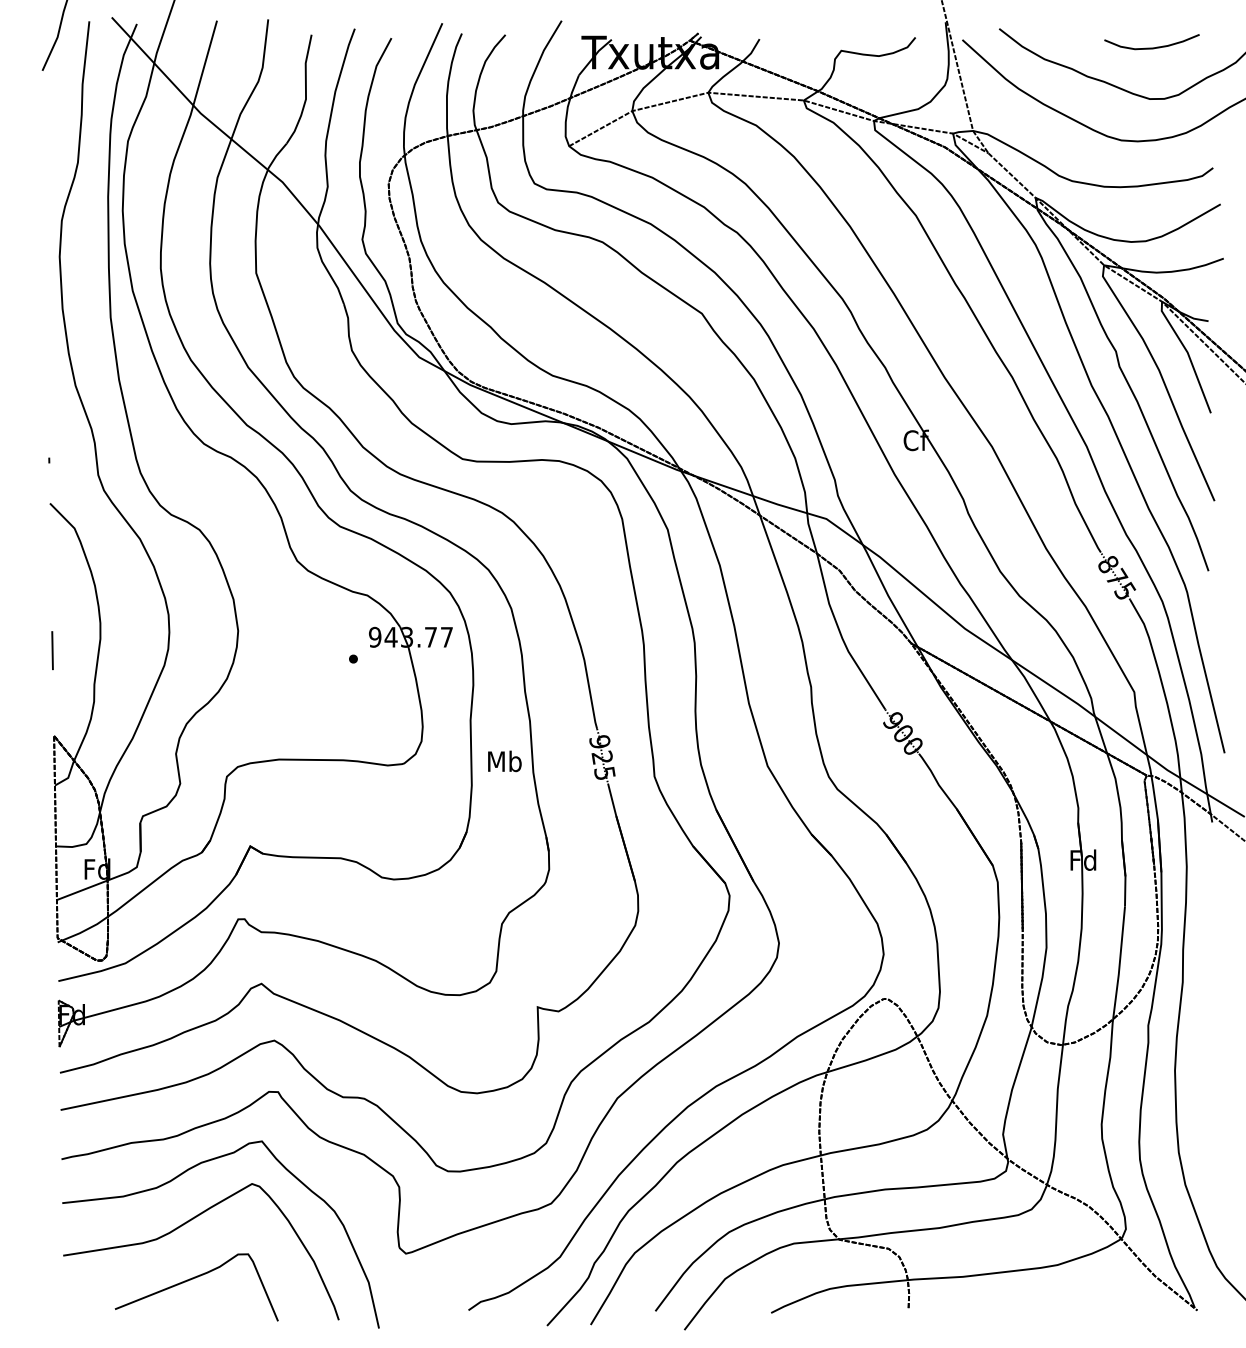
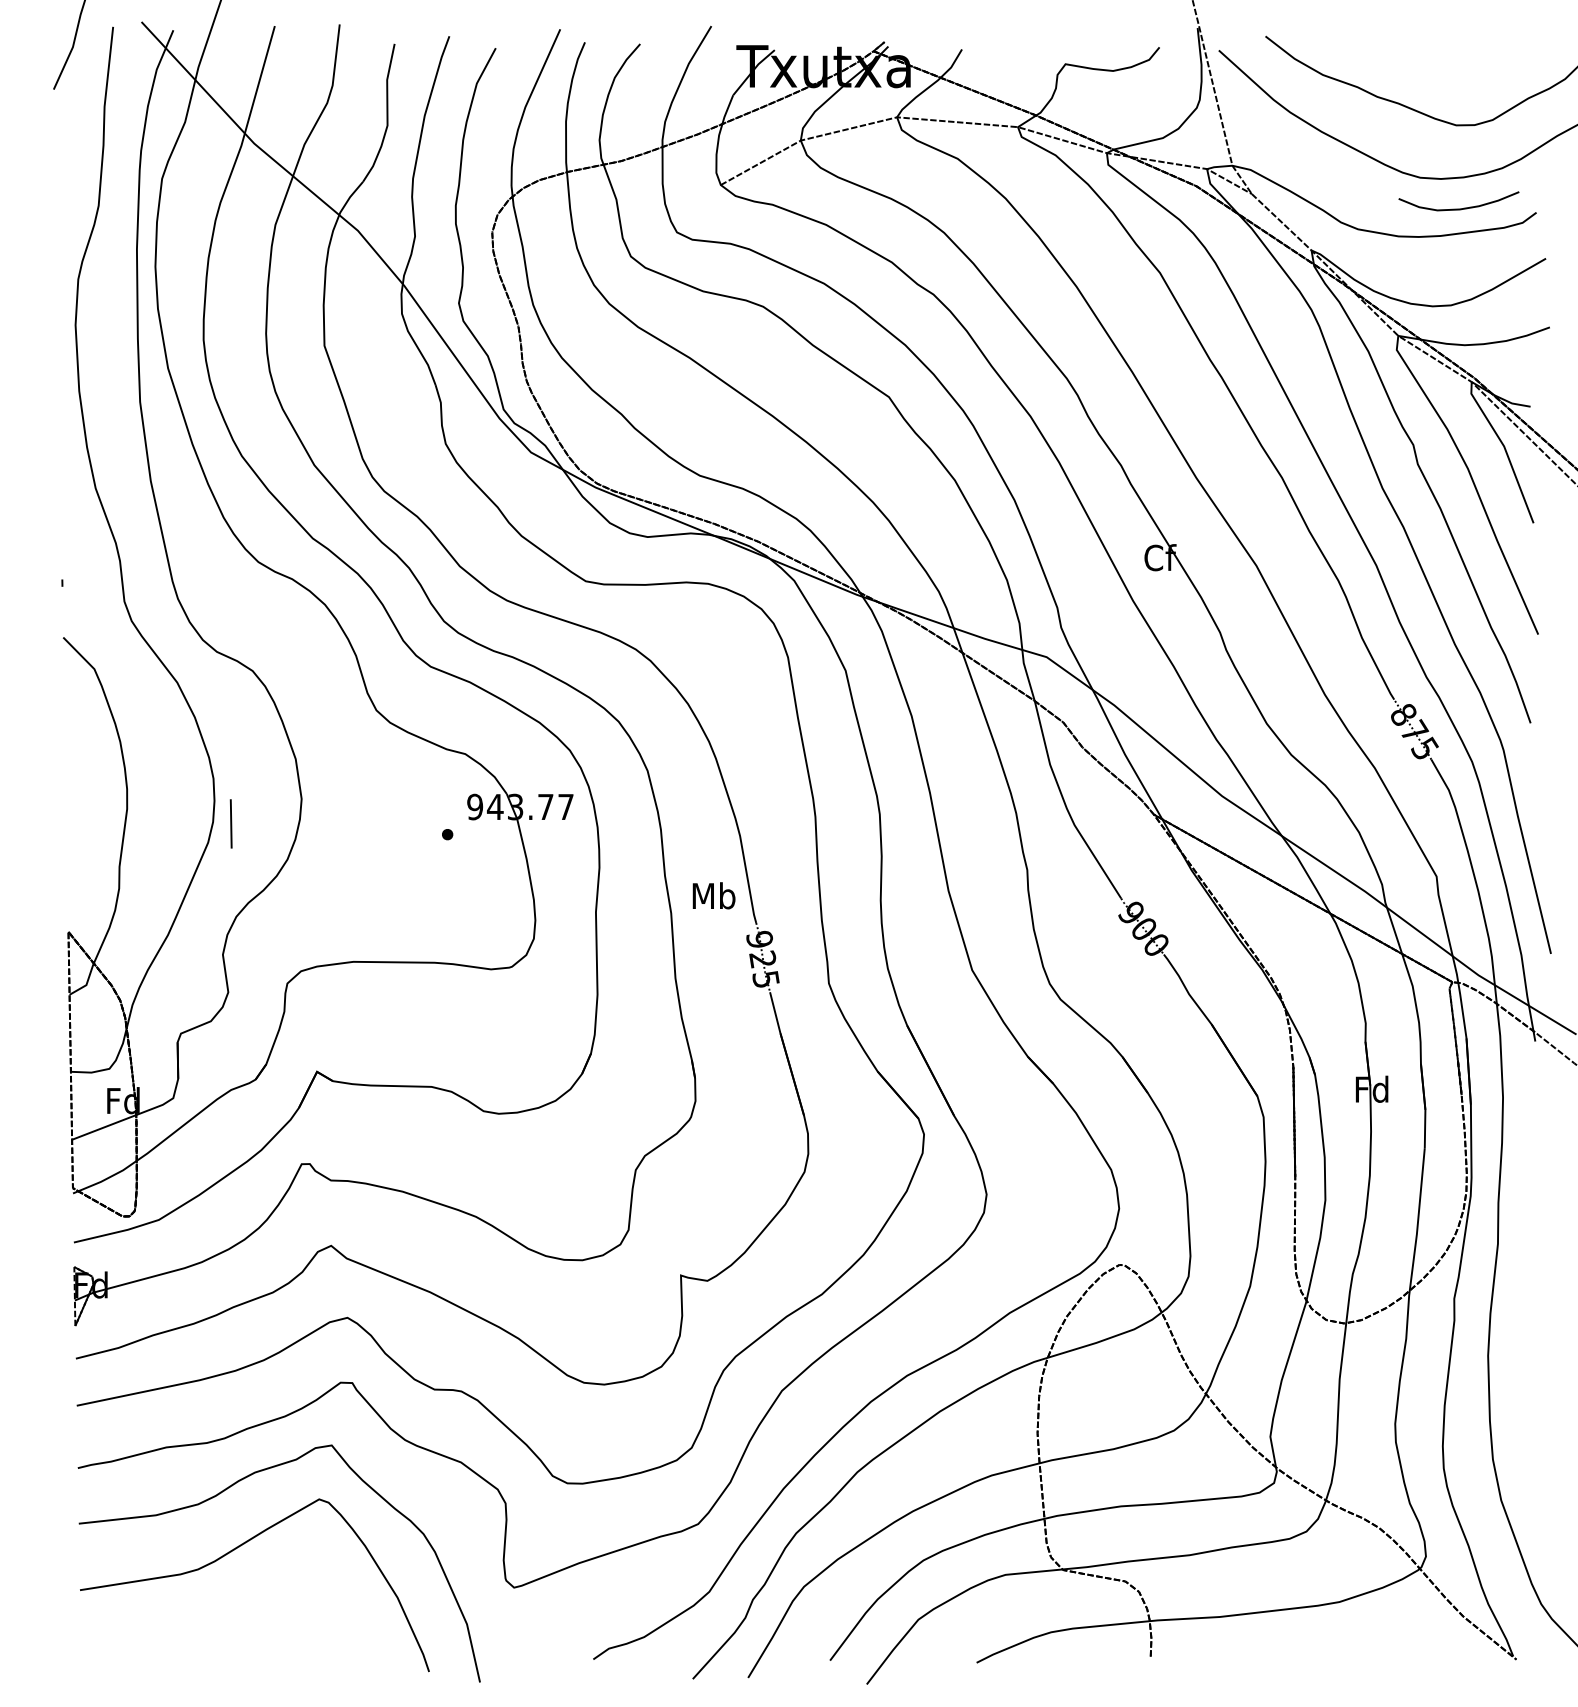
curve: (1151, 47) -> (1458, 208), moved
line: (52, 650) -> (231, 823), moved
text: (504, 761) -> (713, 895), moved
curve: (193, 1279) -> (245, 1620), removed

